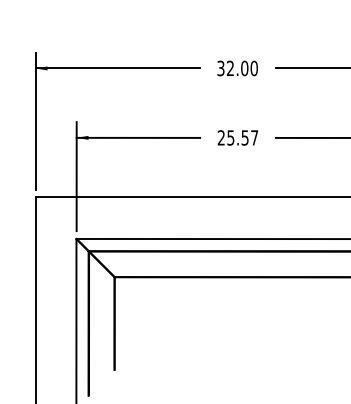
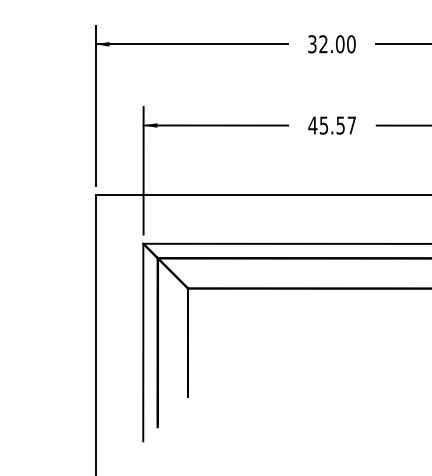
text: (221, 137) -> (312, 125), 25.57 -> 45.57

